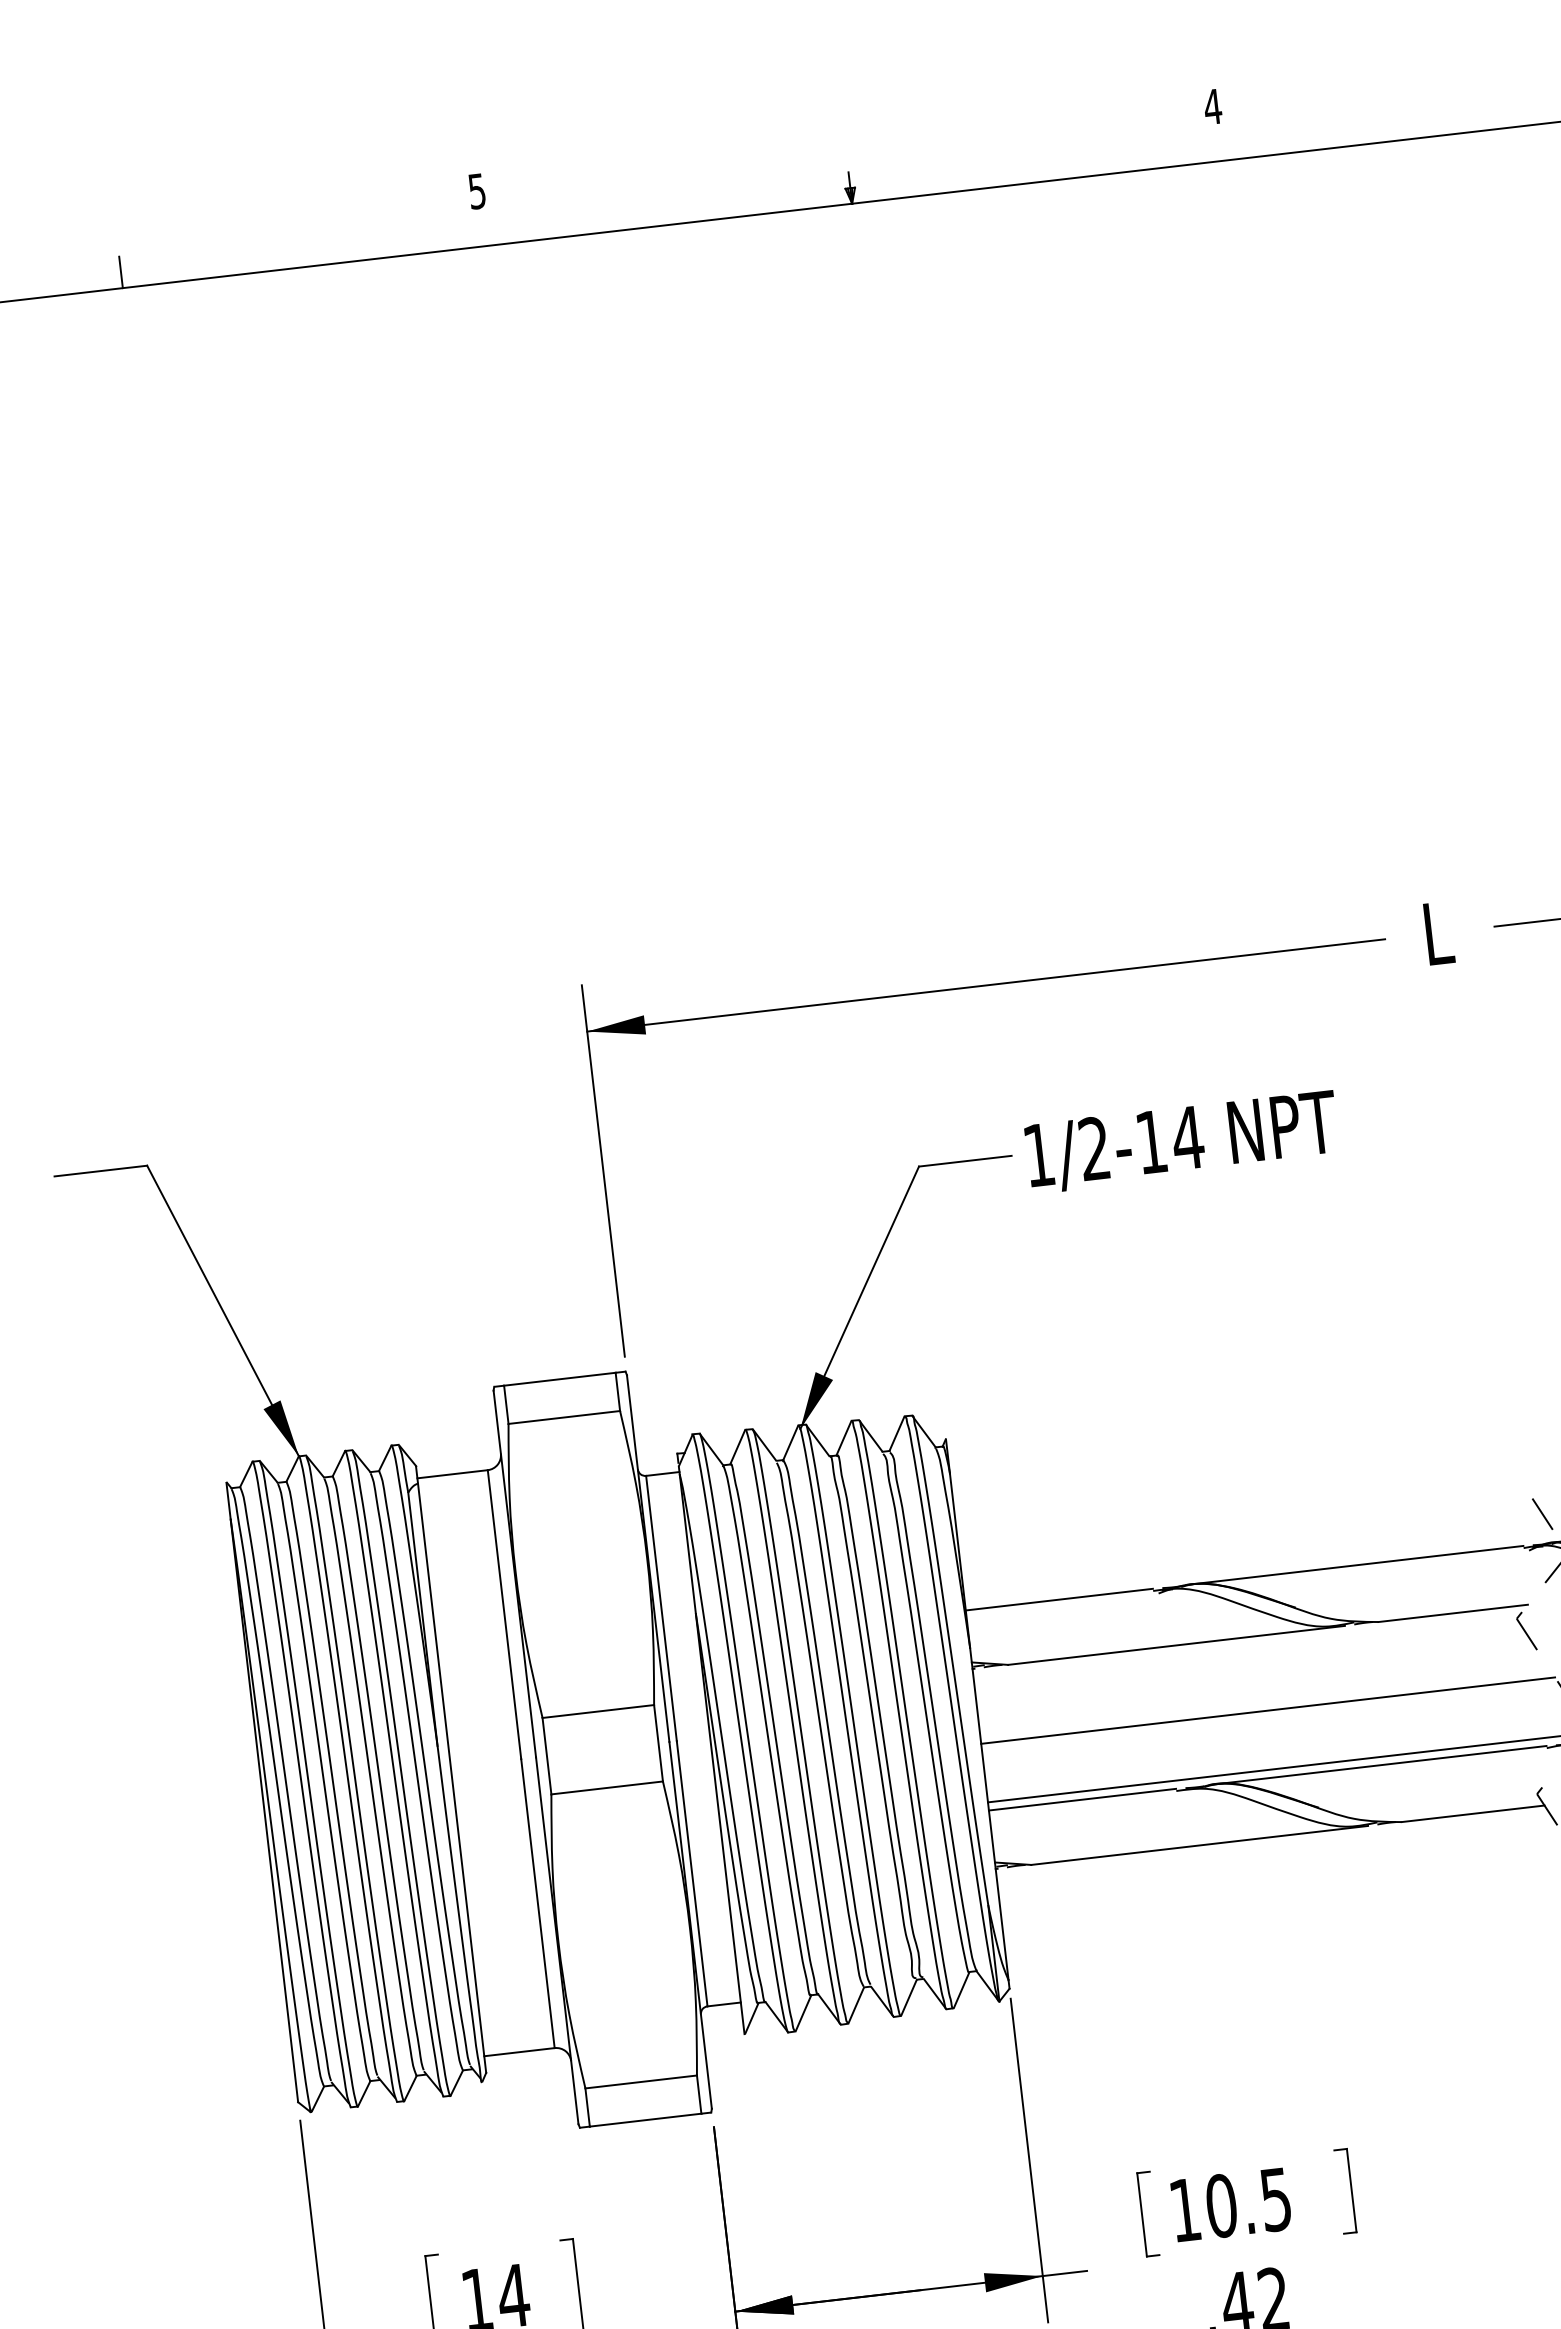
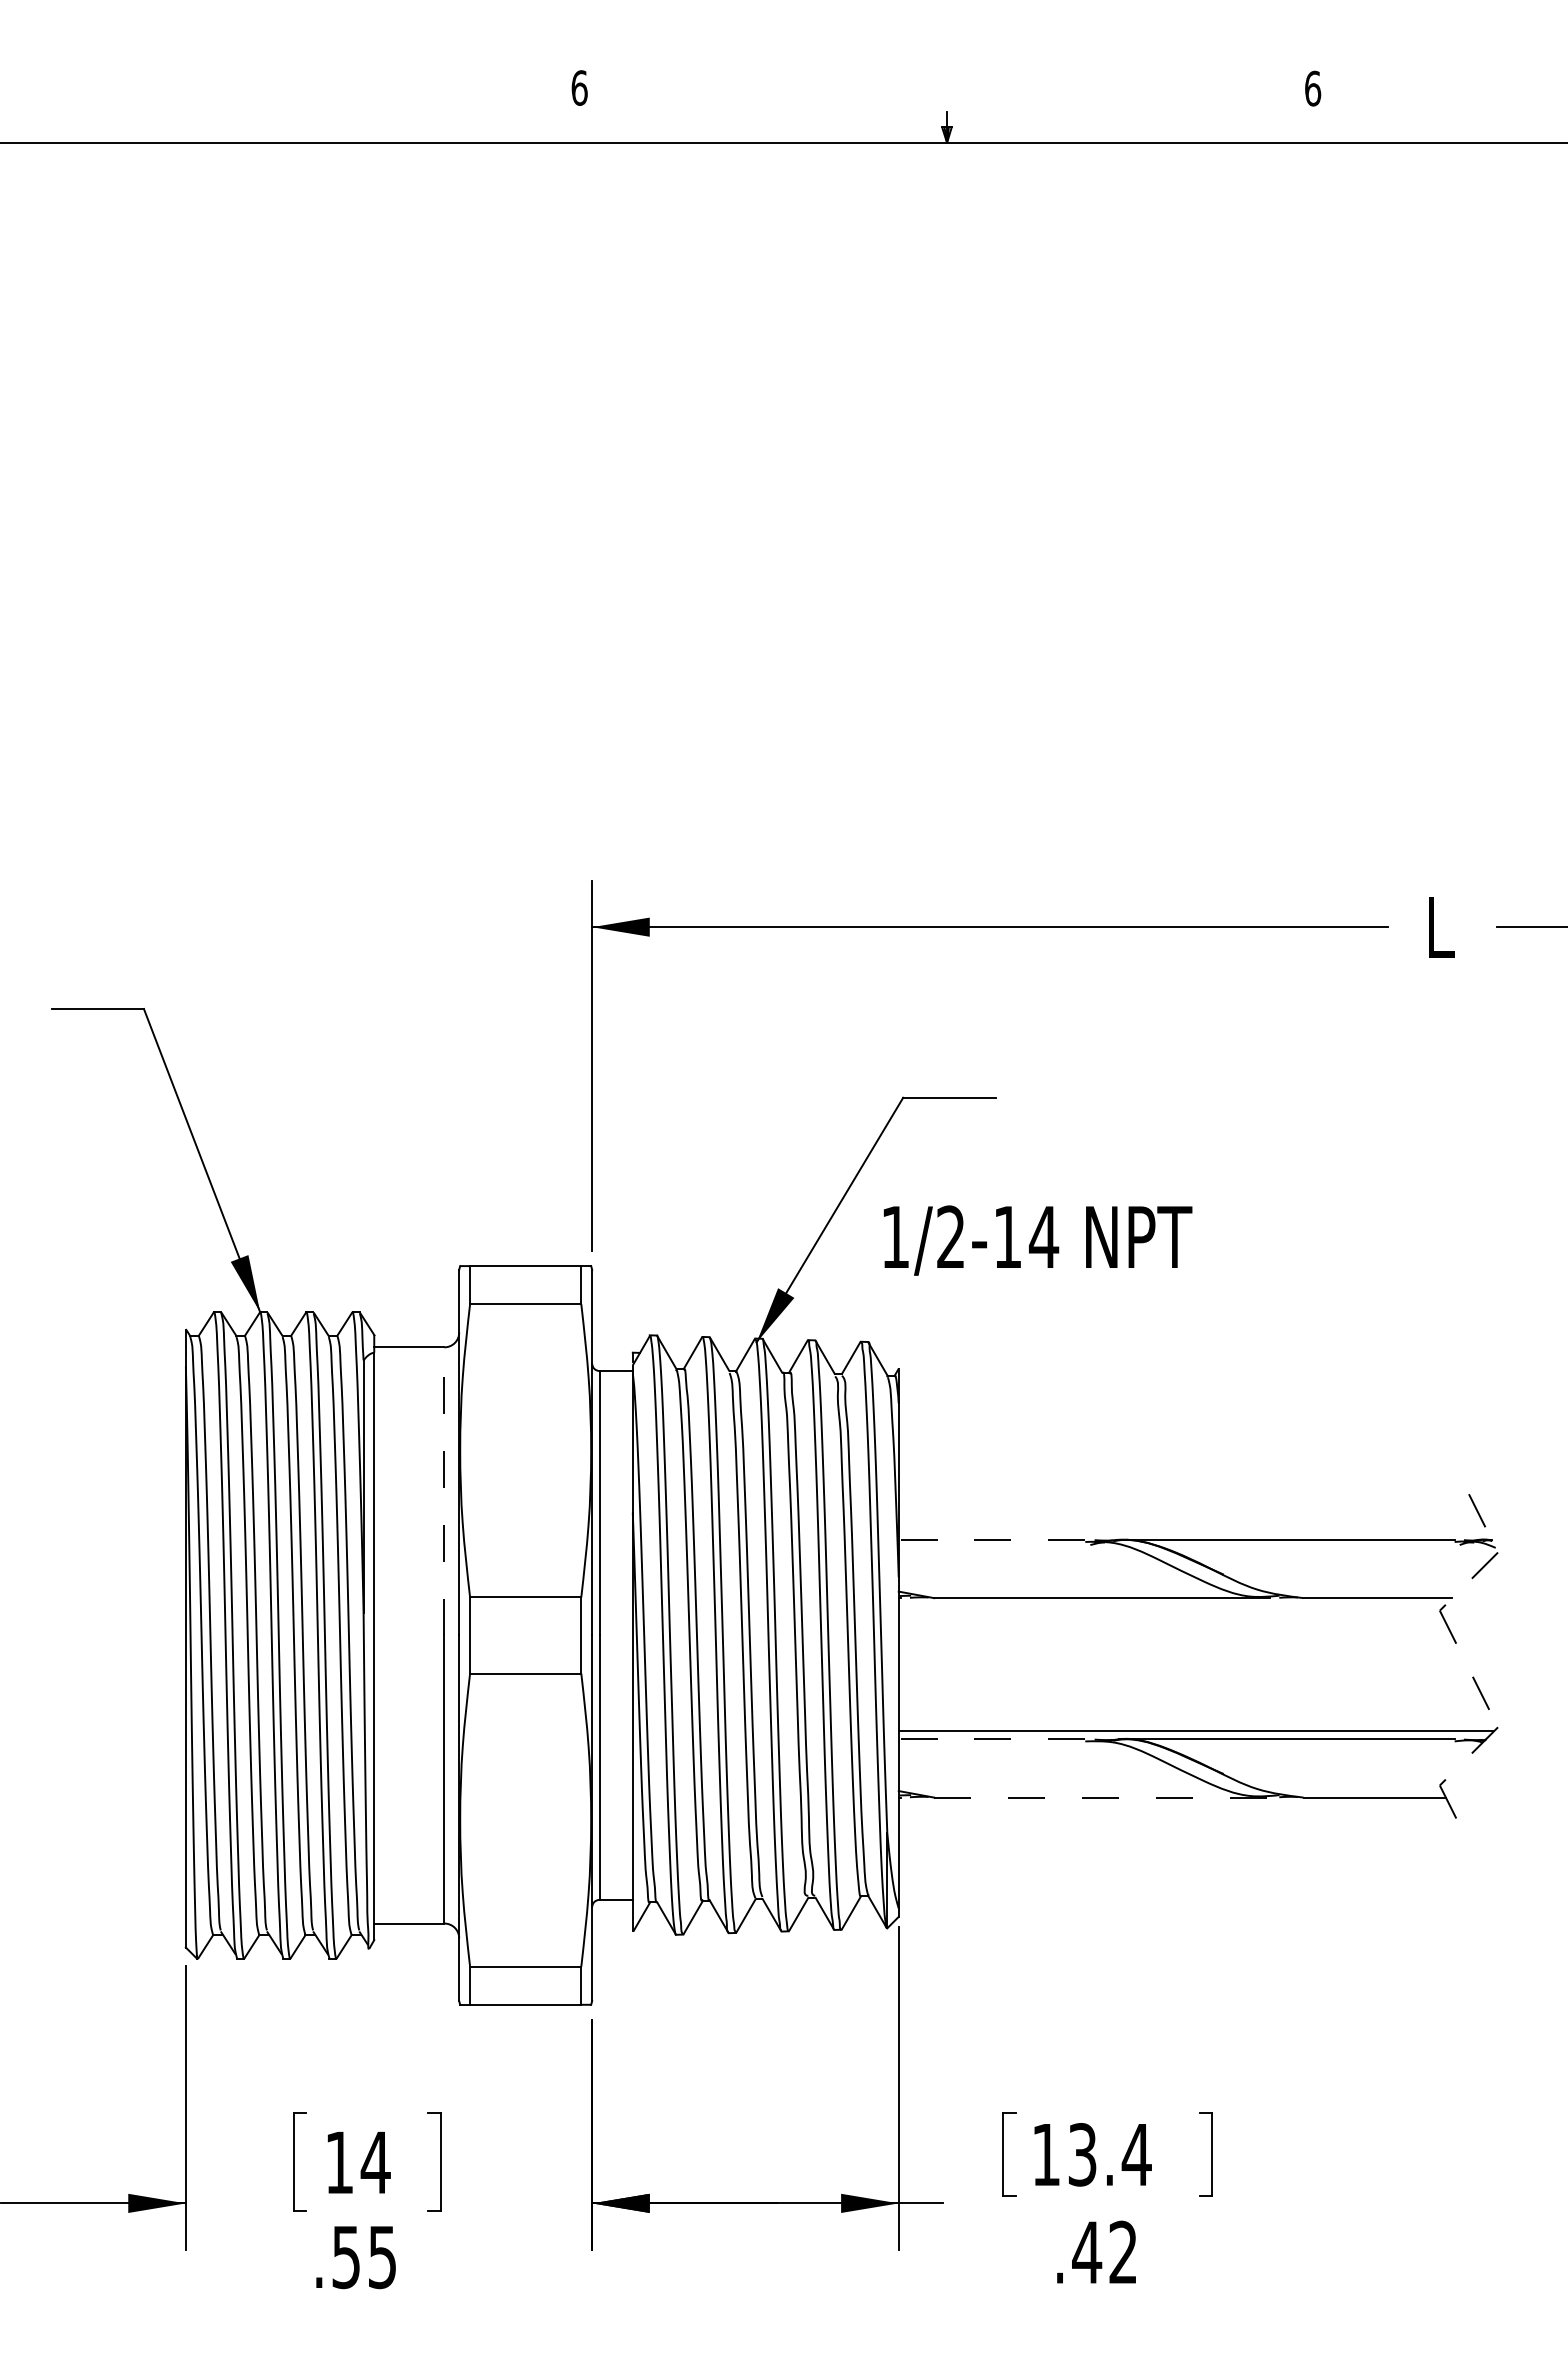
text: (1212, 106) -> (1312, 88), 4 -> 6
text: (477, 190) -> (579, 87), 5 -> 6
line: (120, 271) -> (219, 126), removed
text: (1181, 1142) -> (1037, 1240), moved
line: (1058, 1599) -> (991, 1539), solid -> dashed
line: (504, 1613) -> (444, 1490), solid -> dashed
line: (1267, 1710) -> (1184, 1672), removed
line: (1082, 1800) -> (991, 1739), solid -> dashed
line: (1200, 1845) -> (1102, 1797), solid -> dashed
text: (1248, 2202) -> (1109, 2154), 10.5 -> 13.4

